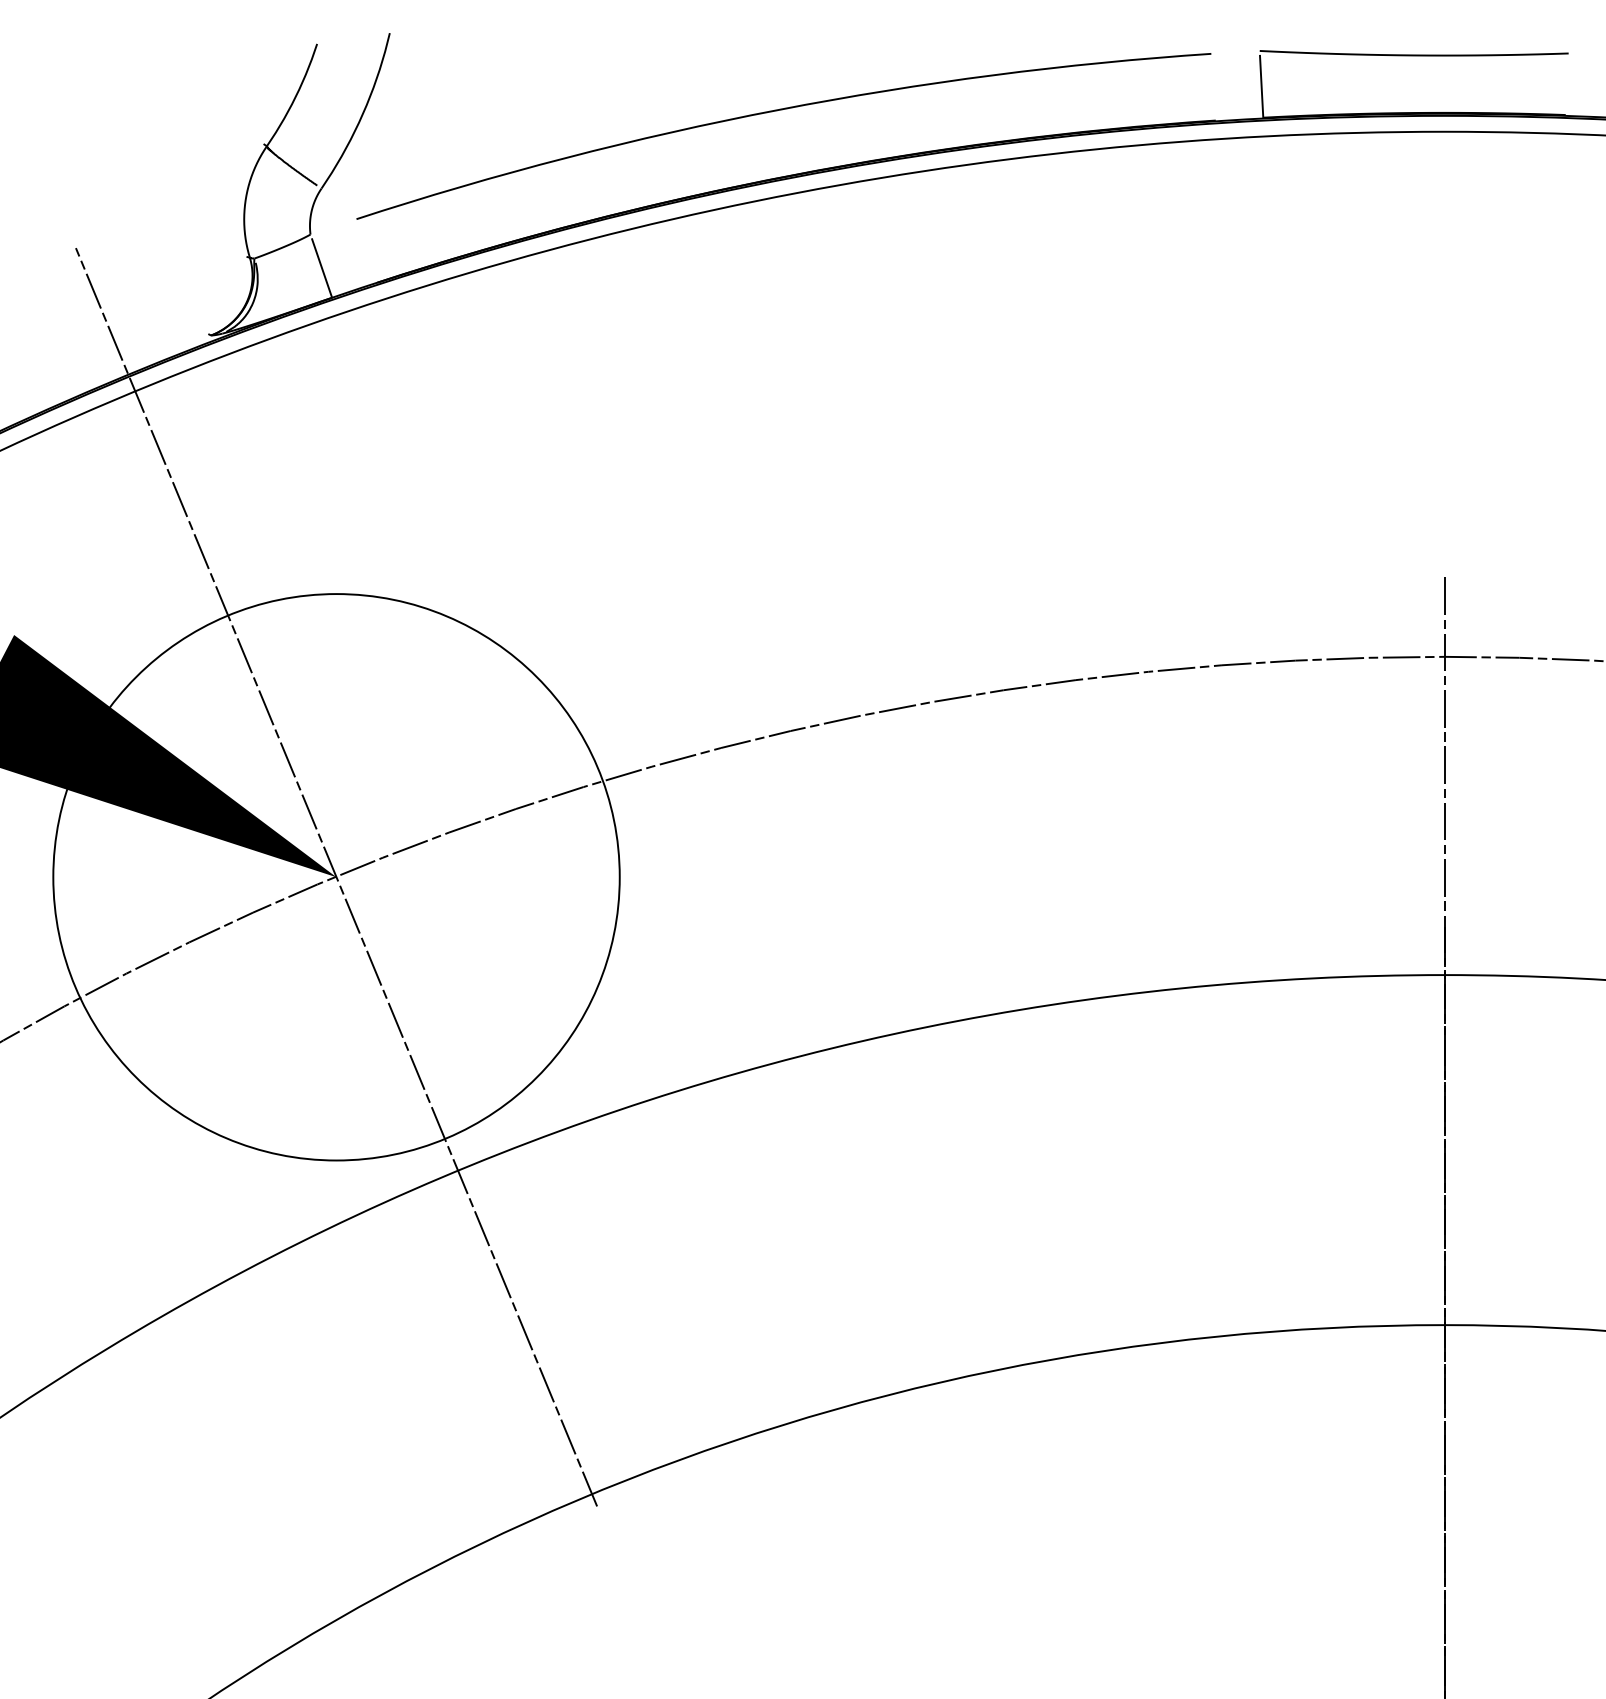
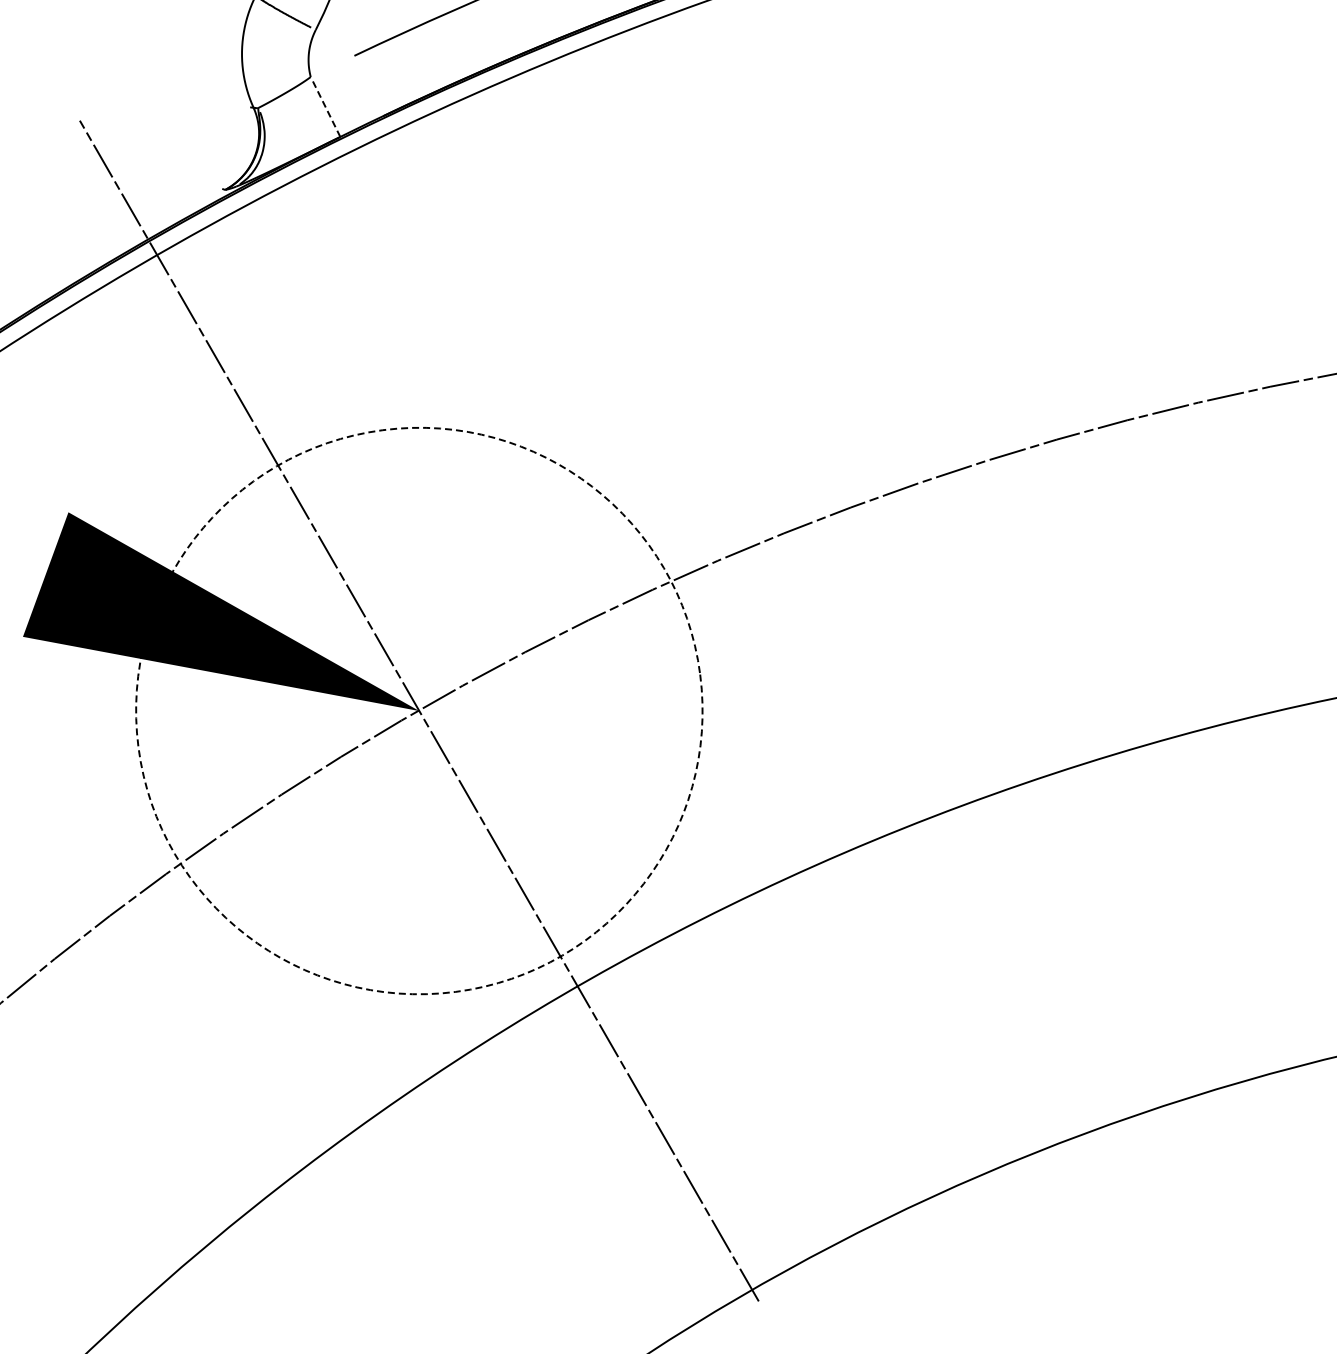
line: (322, 268) -> (327, 109), solid -> dashed
circle: (336, 877) -> (419, 711), solid -> dashed

